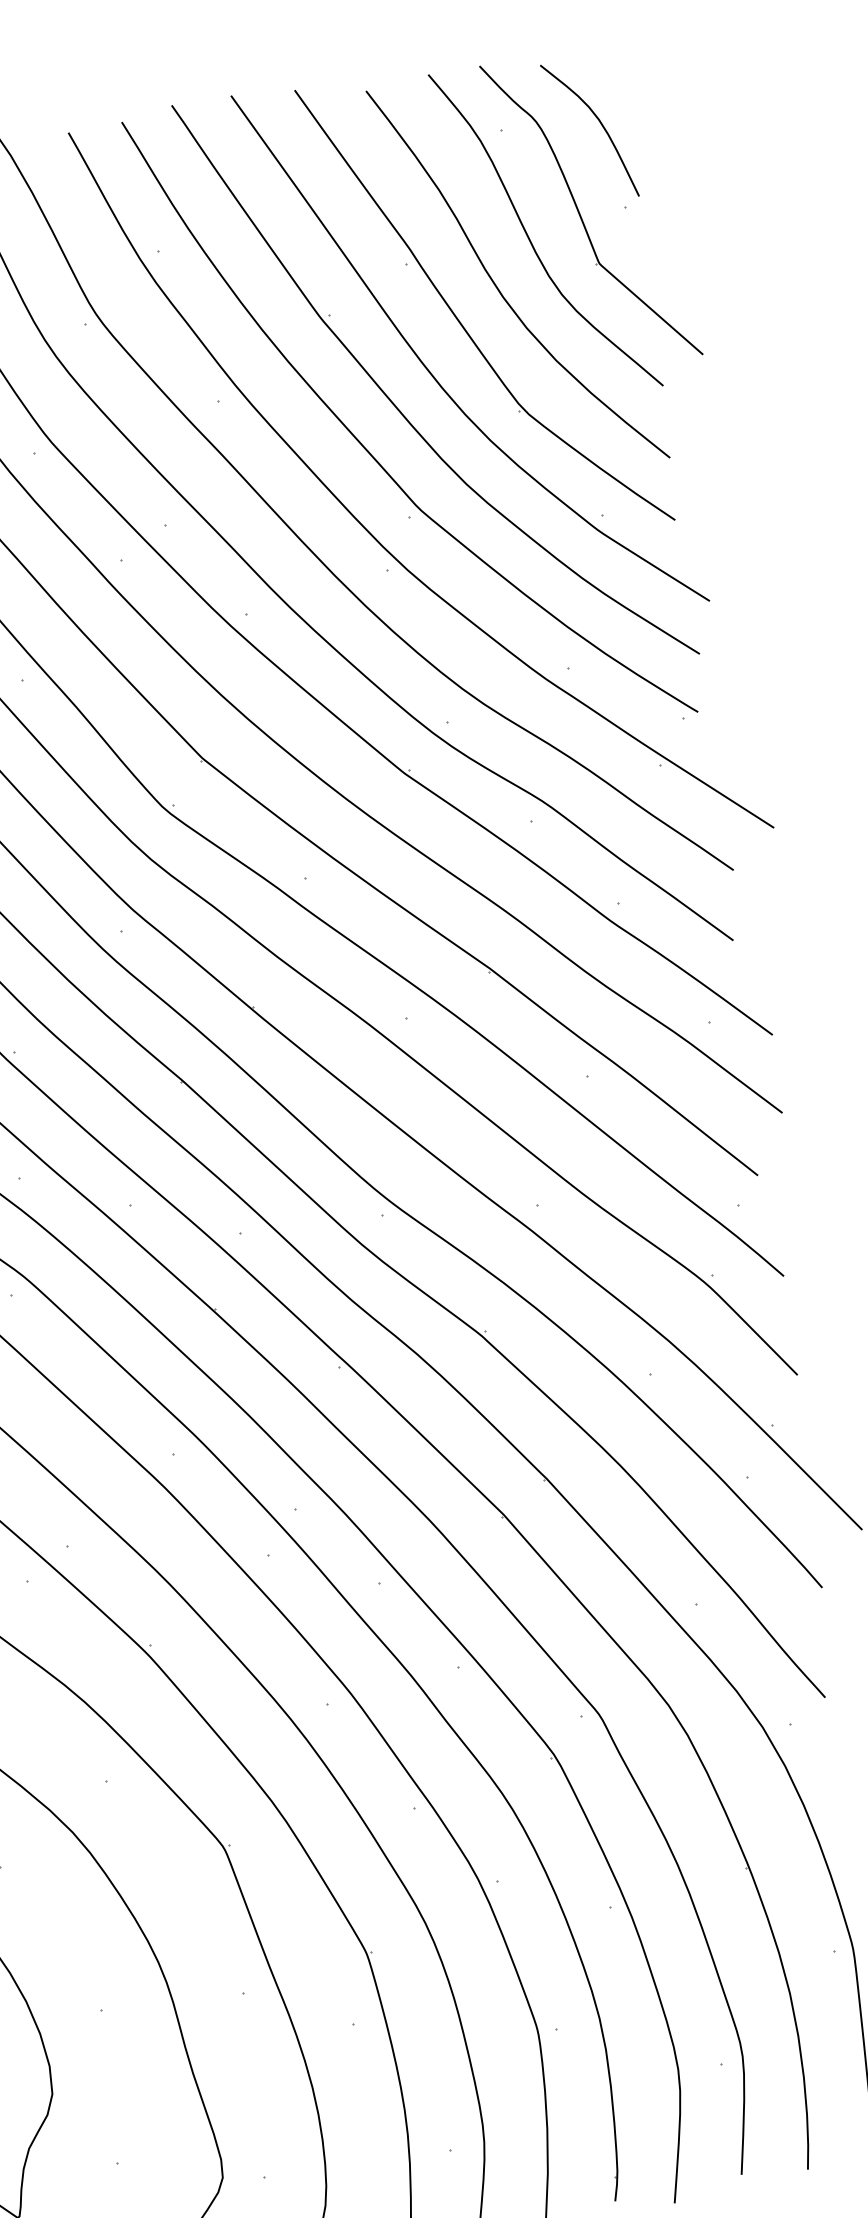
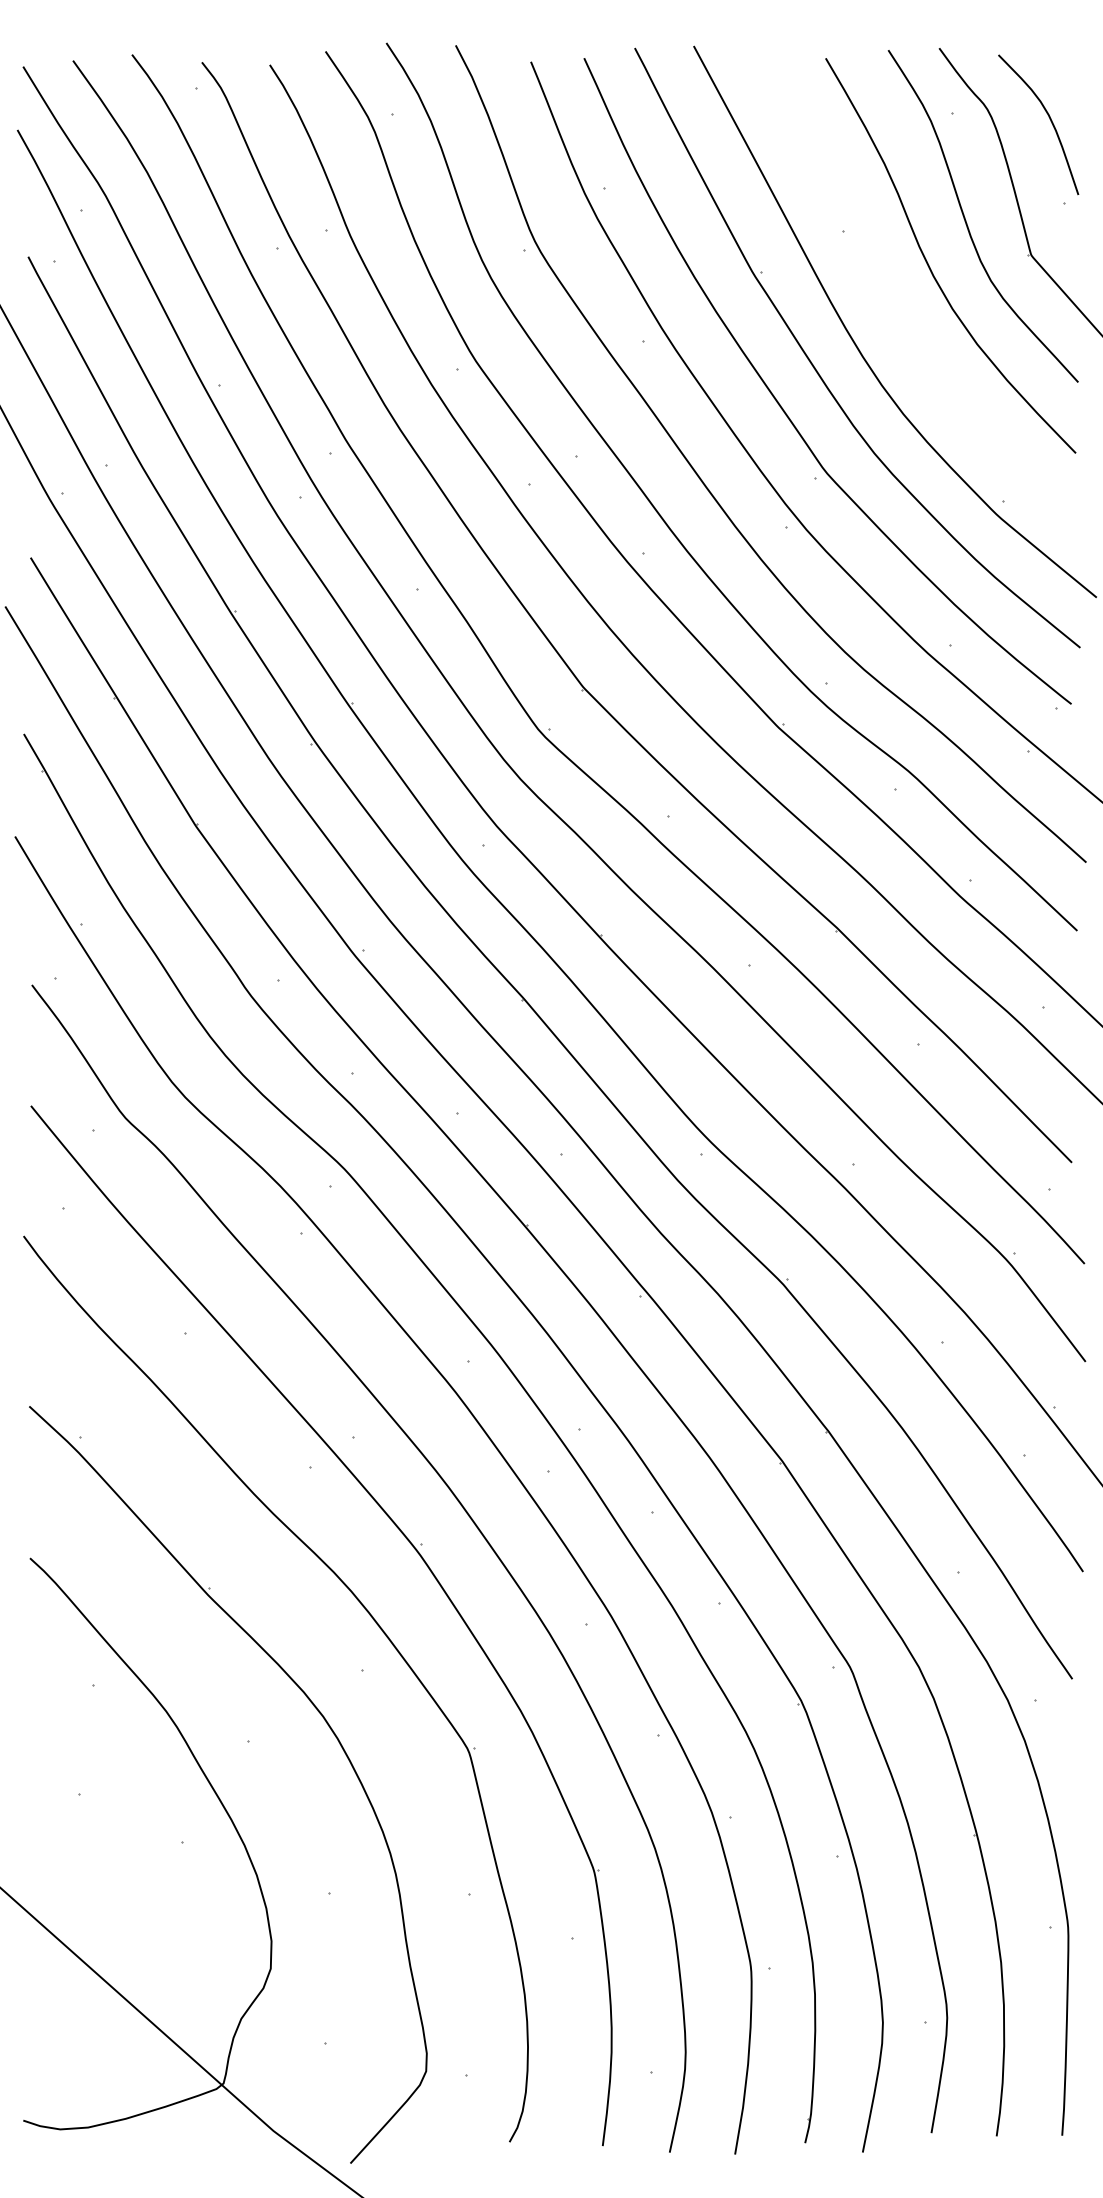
part: (459, 320) -> (888, 293), removed

